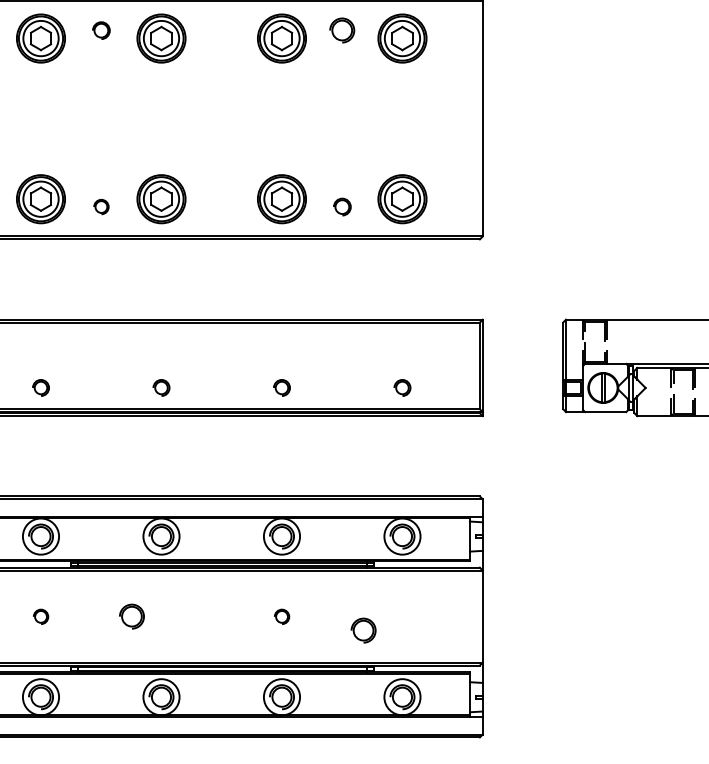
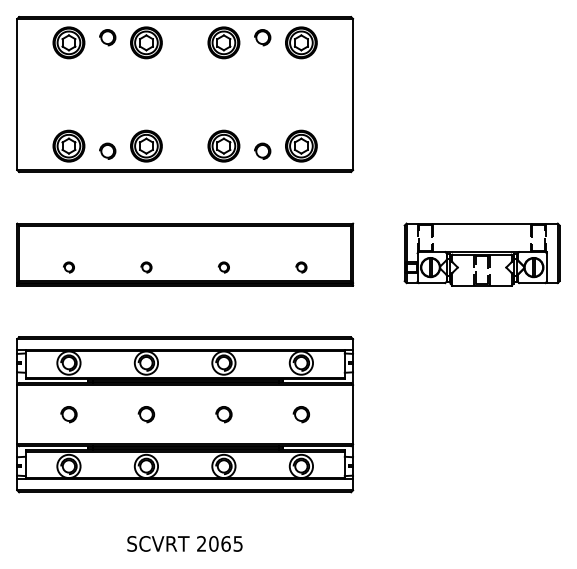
part: (100, 30) -> (107, 37), size x1.43
part: (100, 205) -> (107, 150), size x1.67
part: (341, 205) -> (262, 150), size x1.43
part: (40, 616) -> (68, 414), size x1.67
part: (132, 616) -> (146, 414), moved
part: (281, 616) -> (223, 414), size x1.67
part: (362, 630) -> (300, 414), moved

